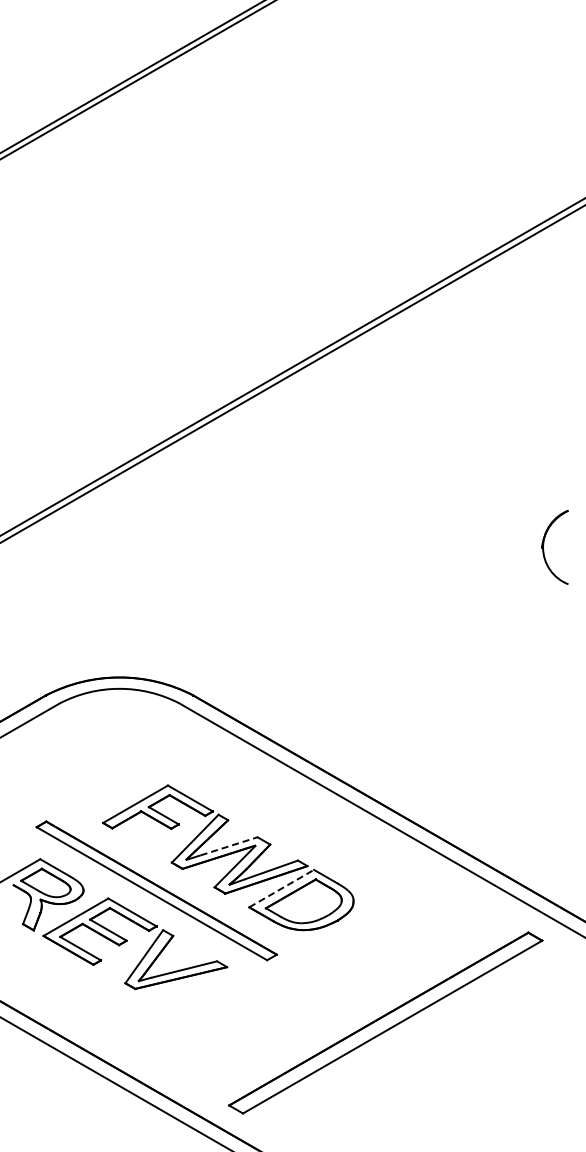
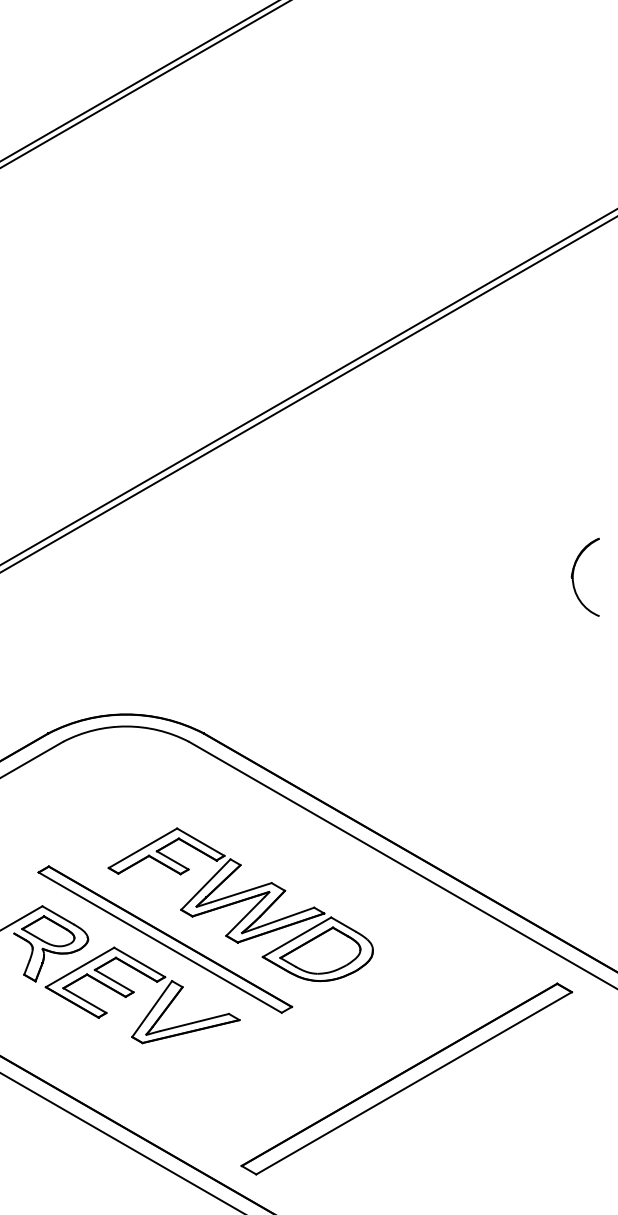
line: (229, 846) -> (242, 892), dashed -> solid
line: (282, 888) -> (297, 937), dashed -> solid

